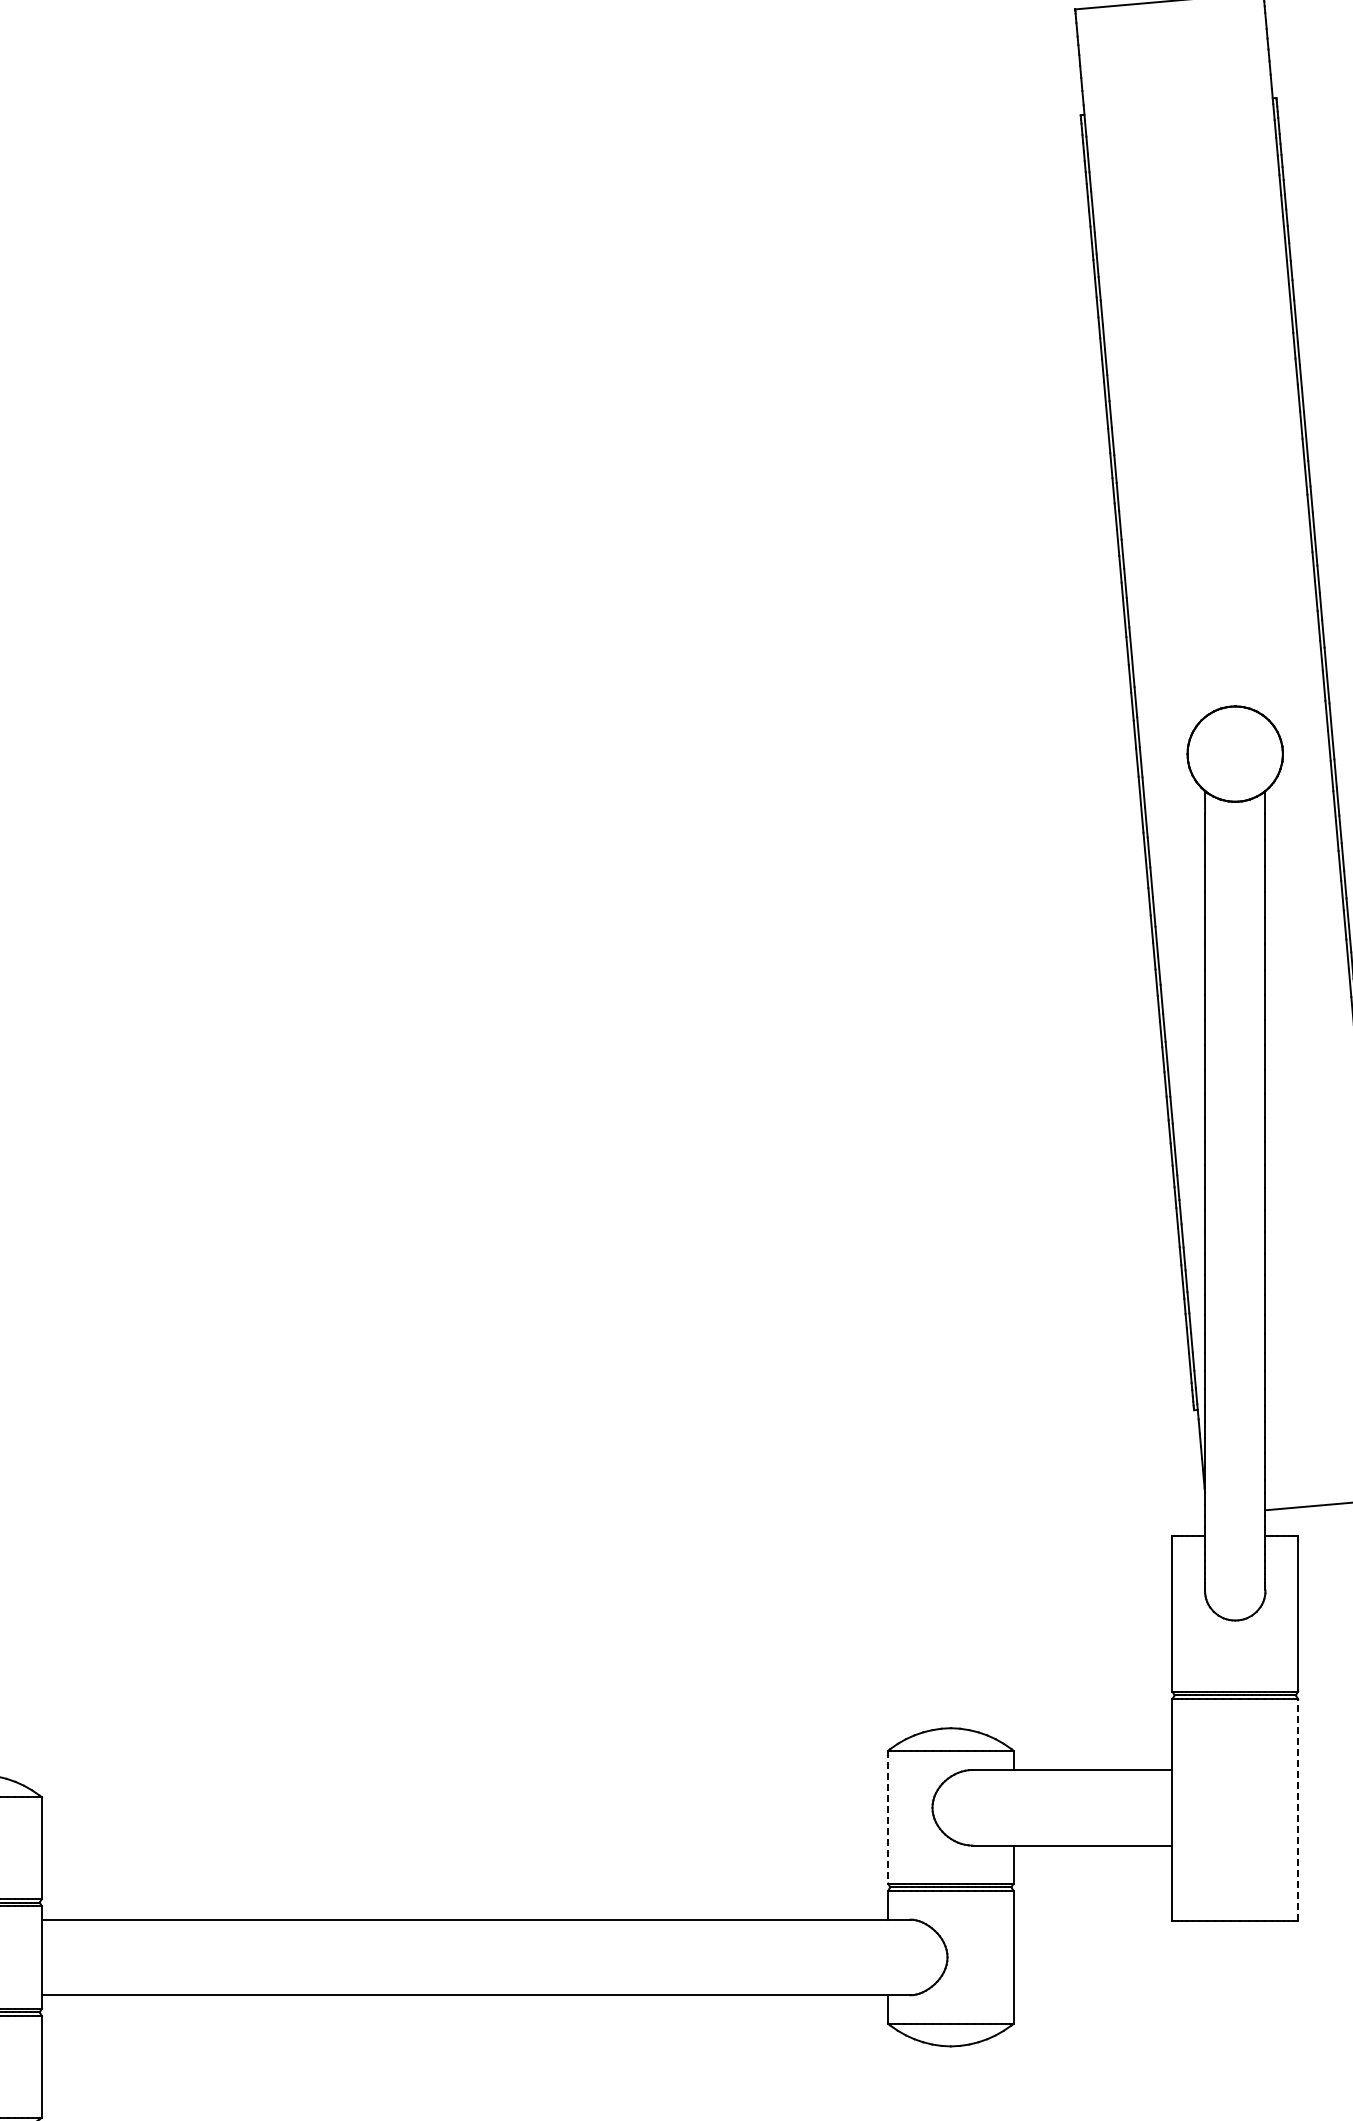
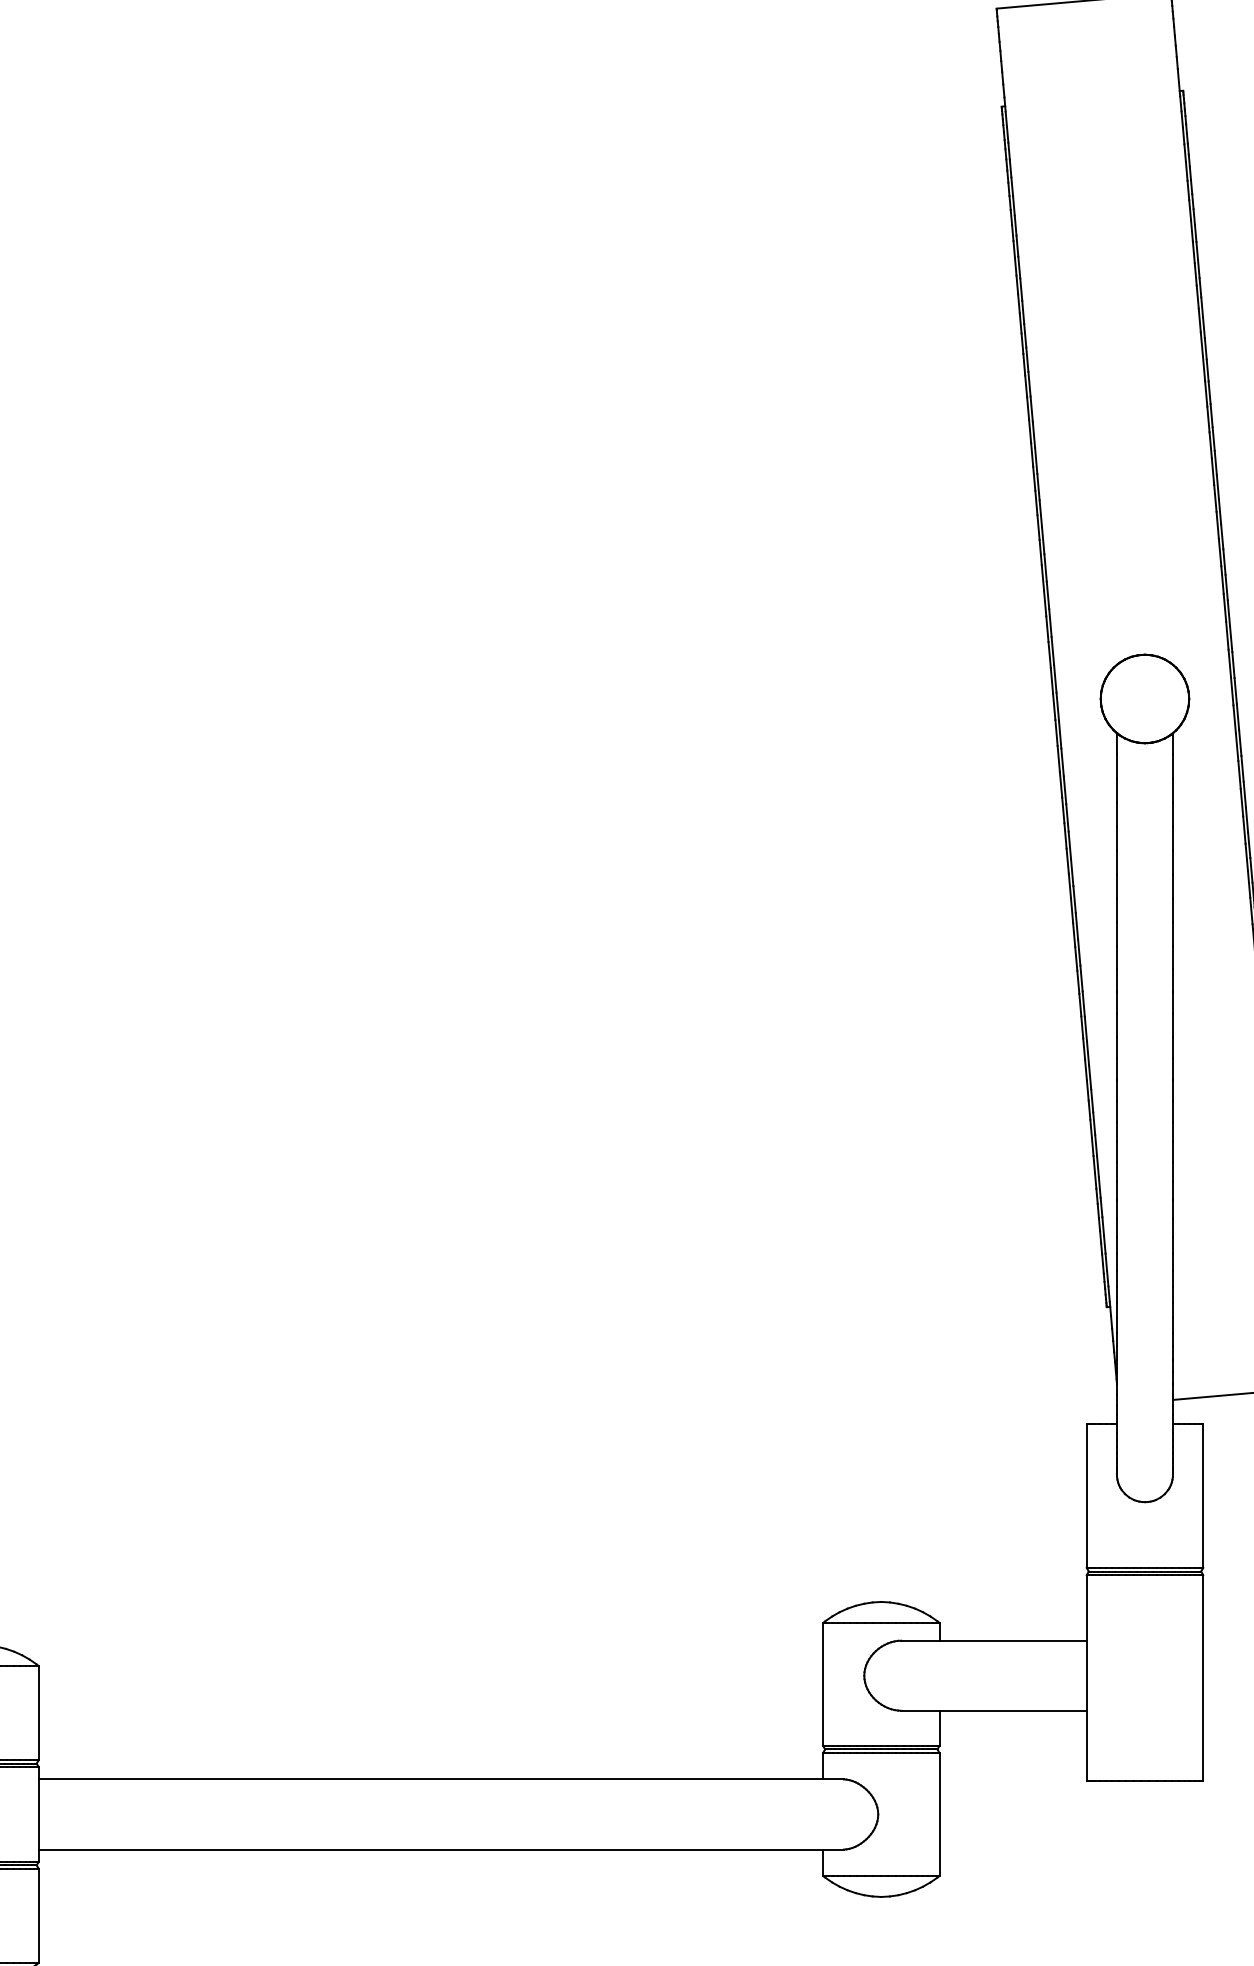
line: (1298, 1809) -> (1203, 1677), dashed -> solid
line: (888, 1817) -> (823, 1684), dashed -> solid

